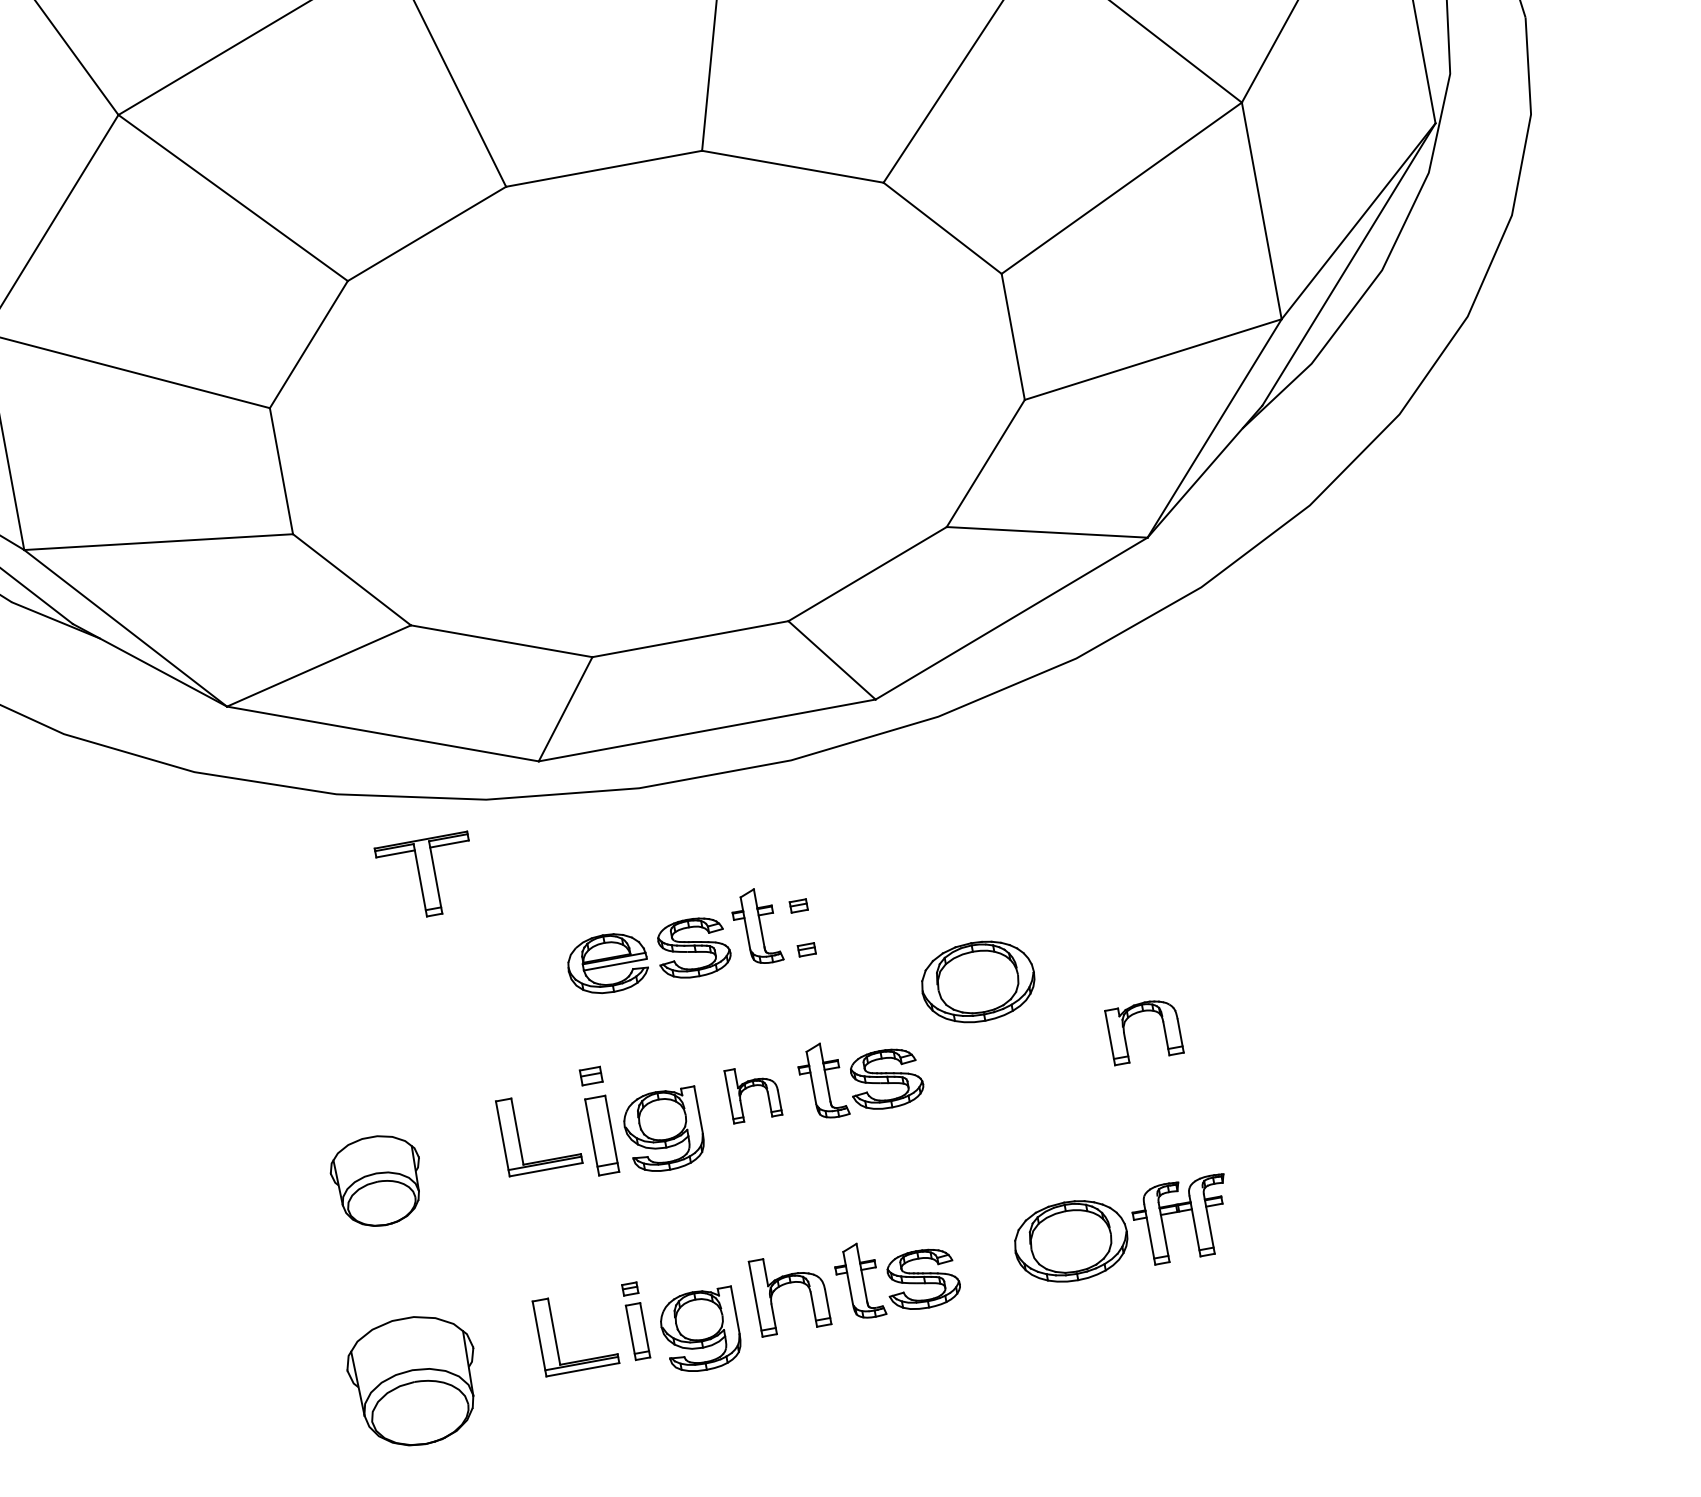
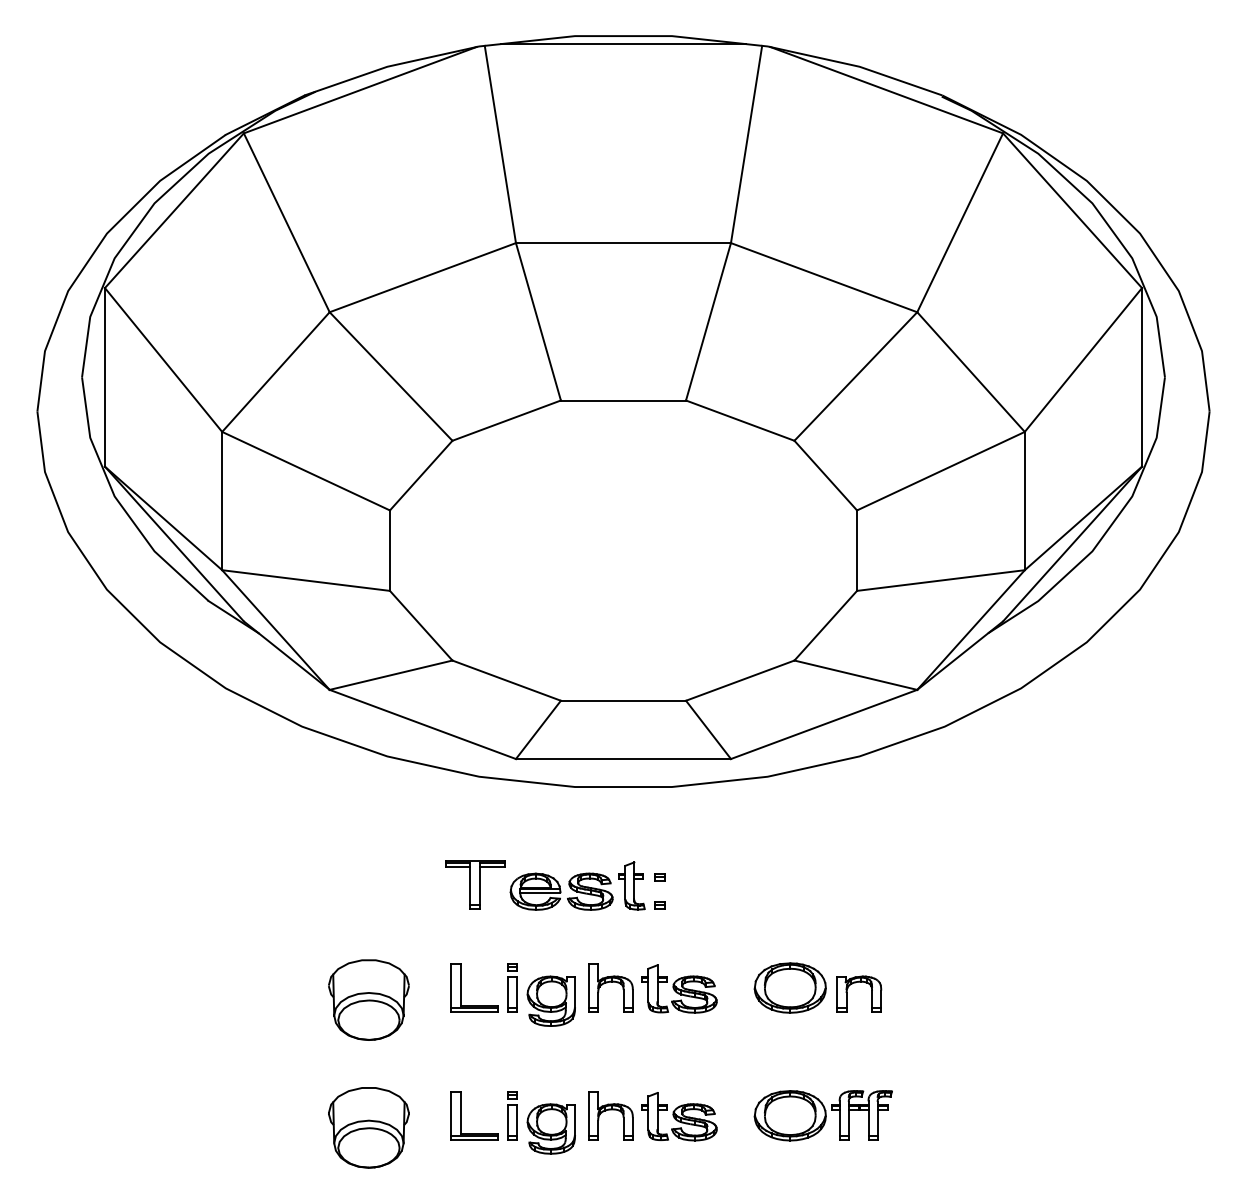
part: (427, 876) -> (475, 884), moved
part: (976, 981) -> (789, 987), moved
part: (752, 1092) -> (610, 987), size x1.43
part: (599, 1120) -> (512, 987), size x0.71
part: (376, 1180) -> (368, 999), size x1.43

